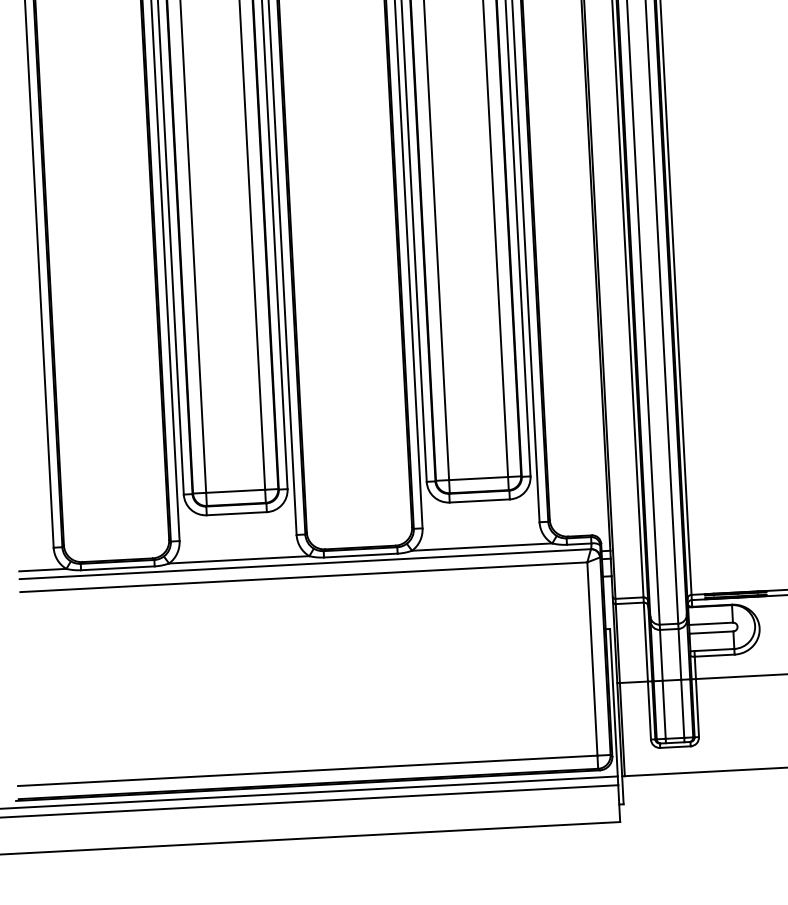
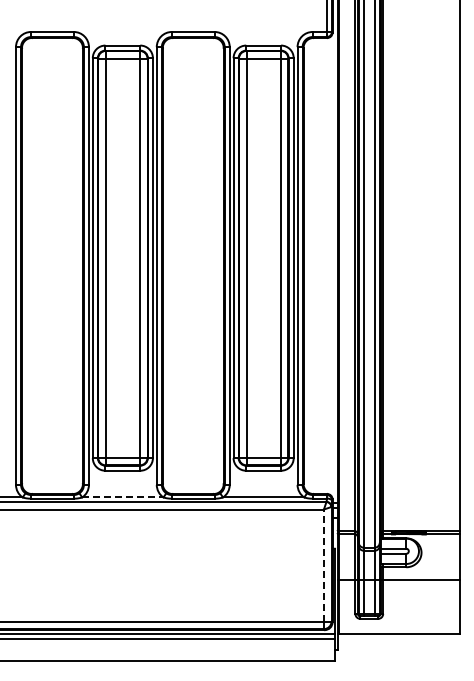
line: (238, 559) -> (122, 497), solid -> dashed
line: (591, 659) -> (323, 565), solid -> dashed

